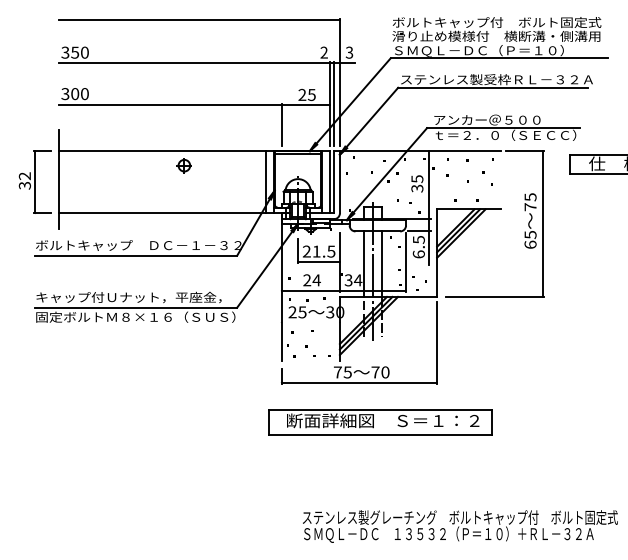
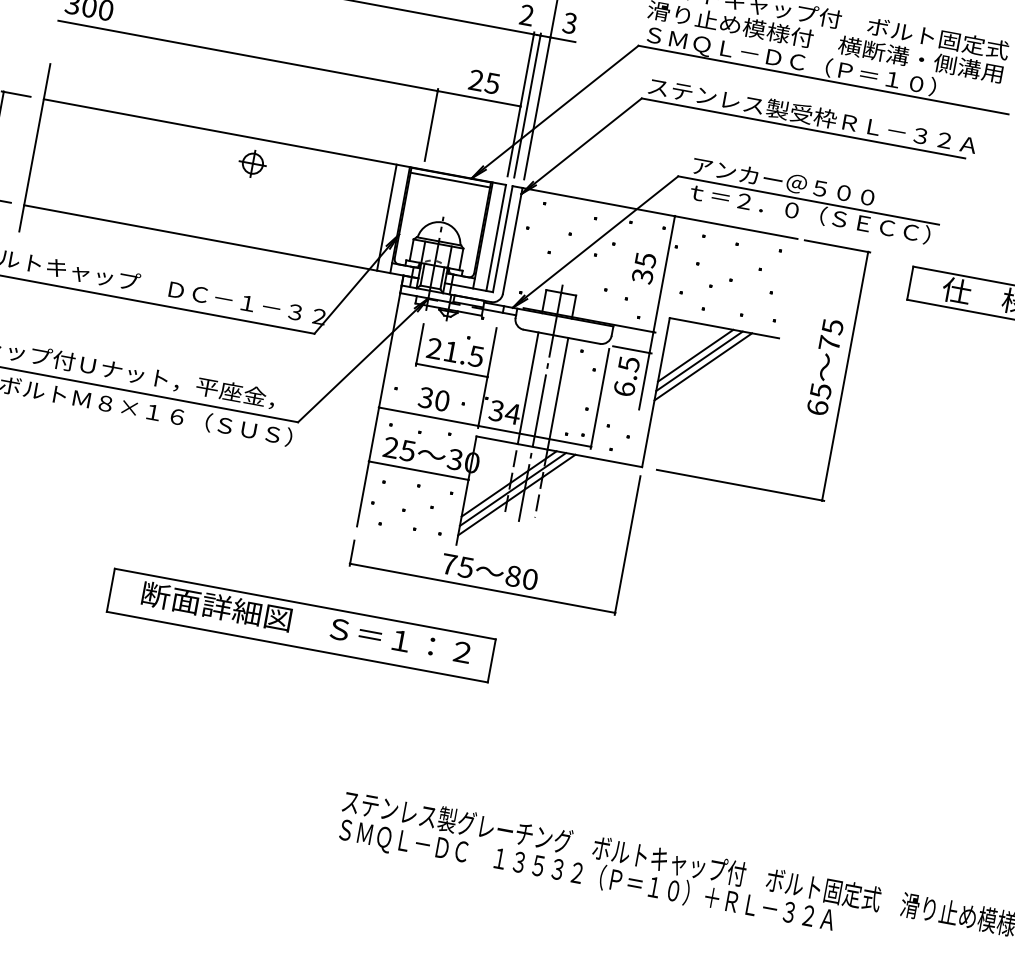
text: (311, 280) -> (433, 399), 24 -> 30
line: (310, 322) -> (418, 470), added
text: (375, 372) -> (513, 576), 70 -> 80
part: (380, 422) -> (301, 625), moved

